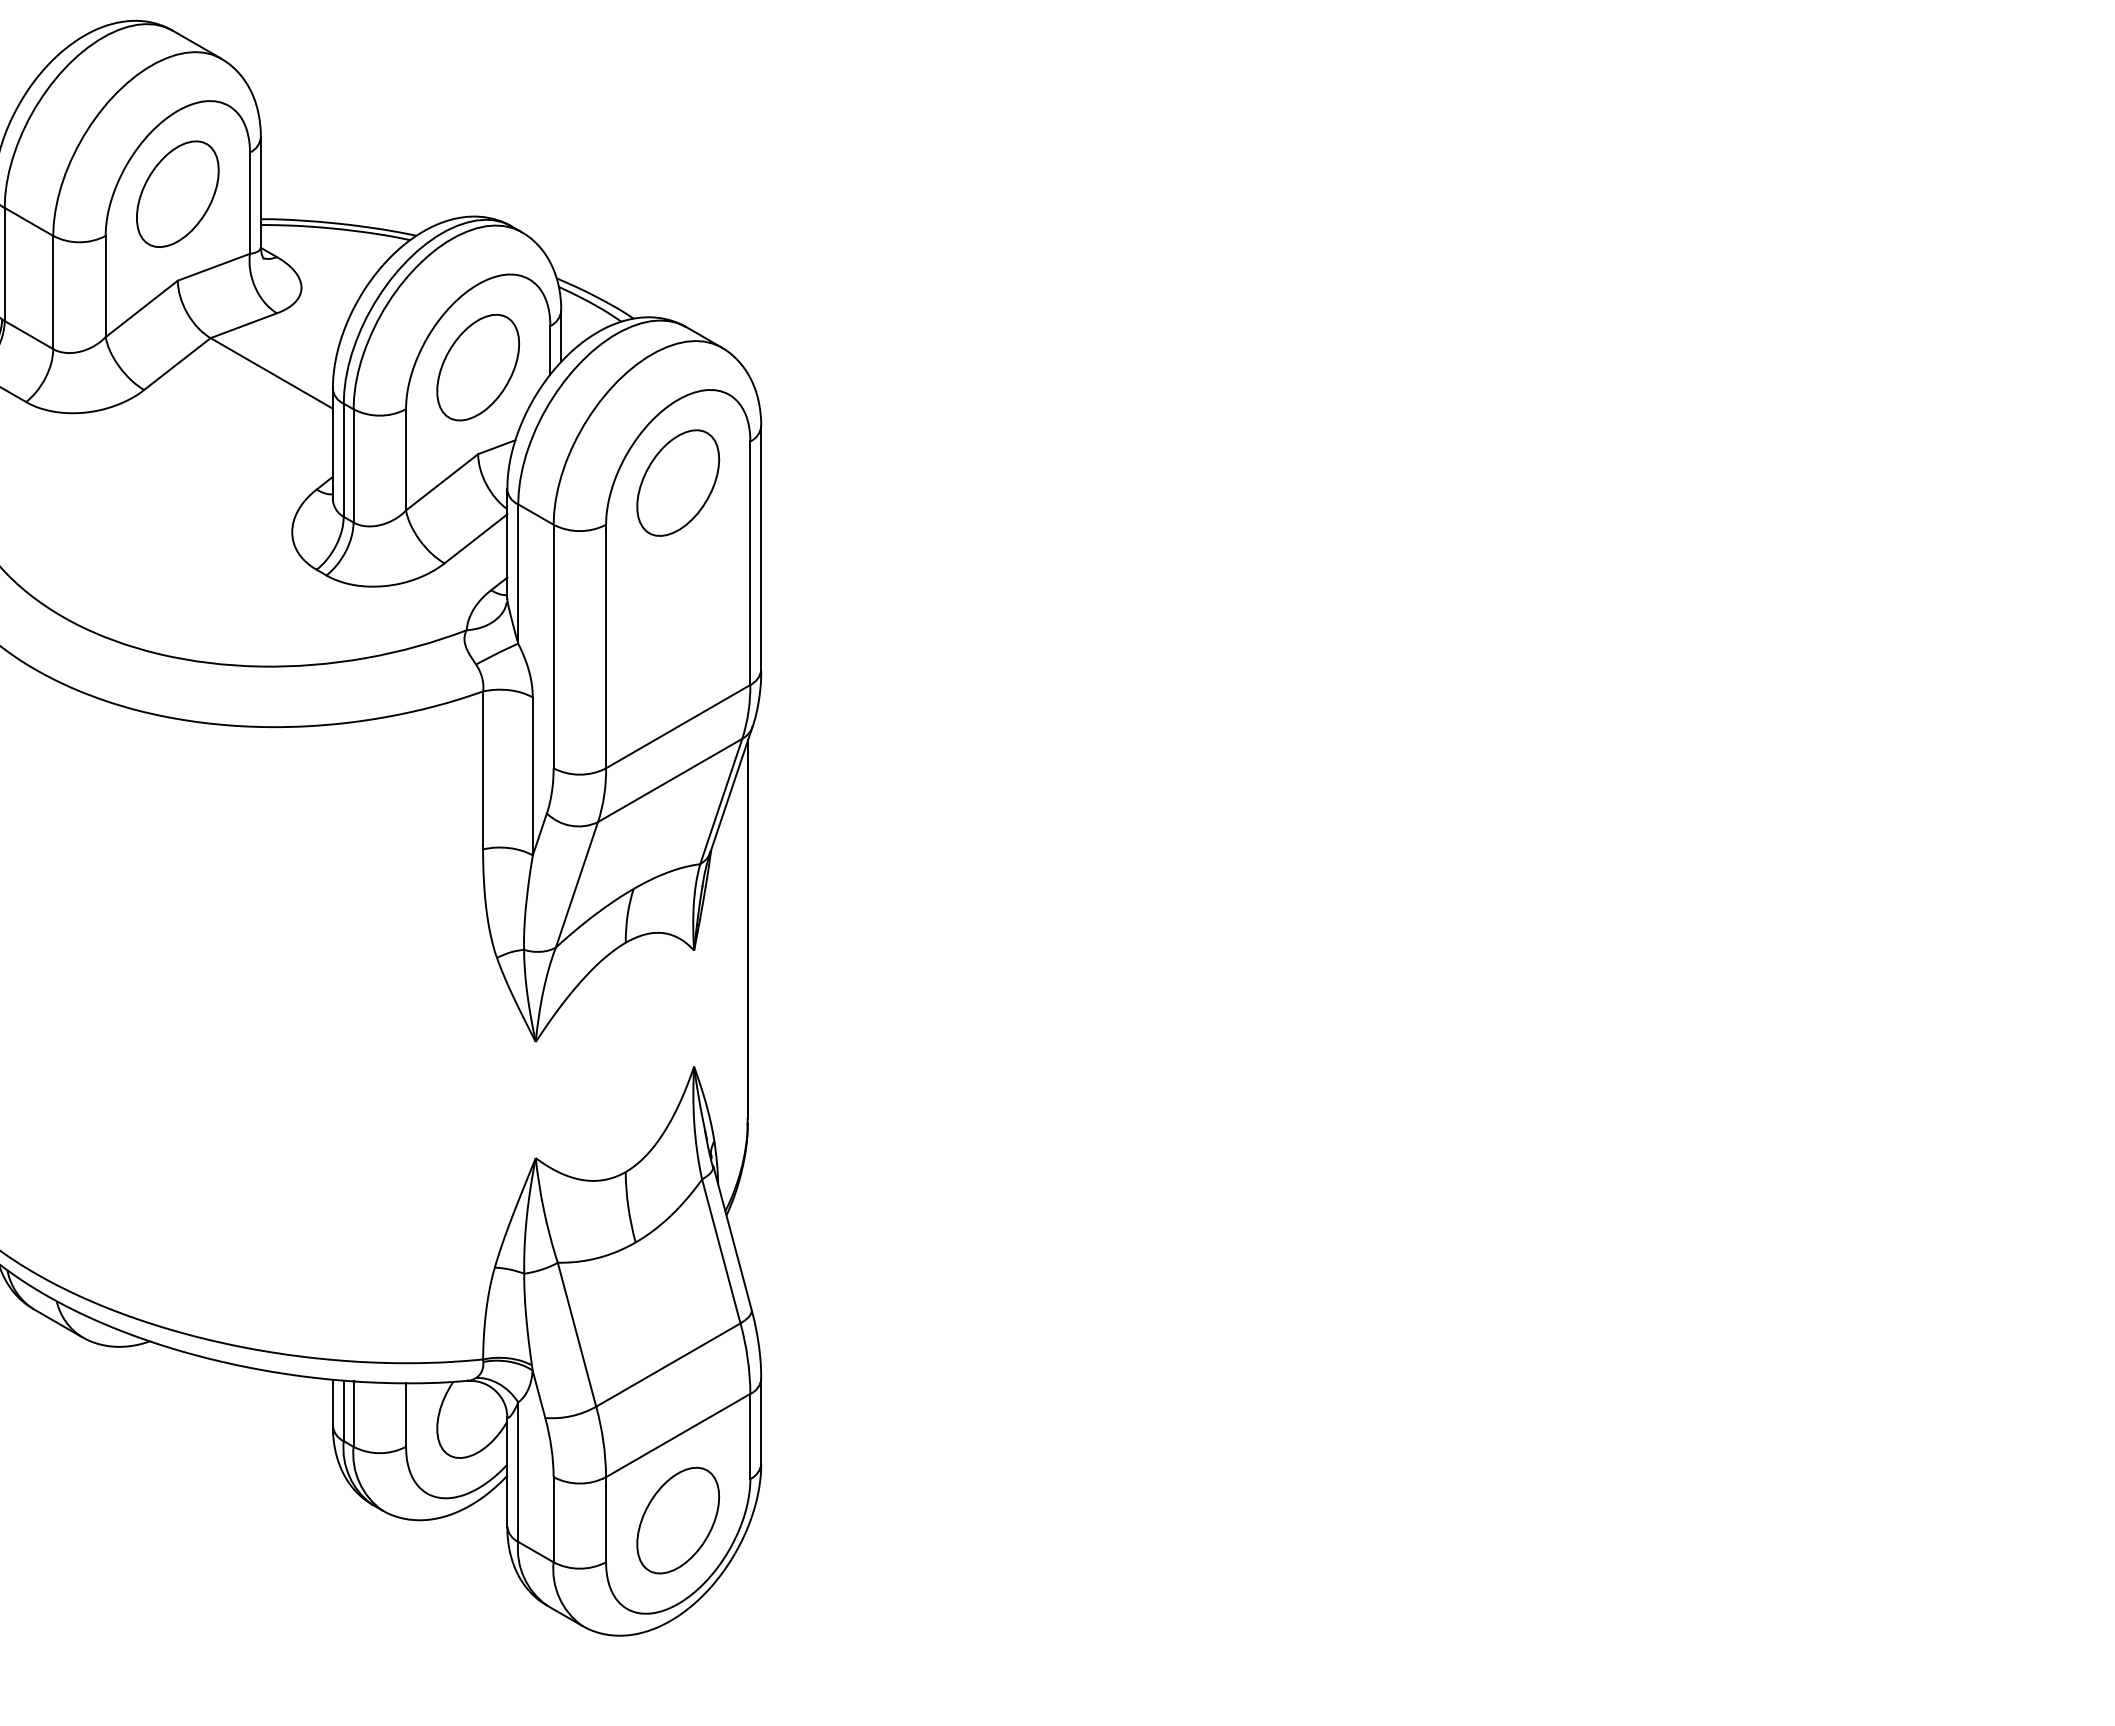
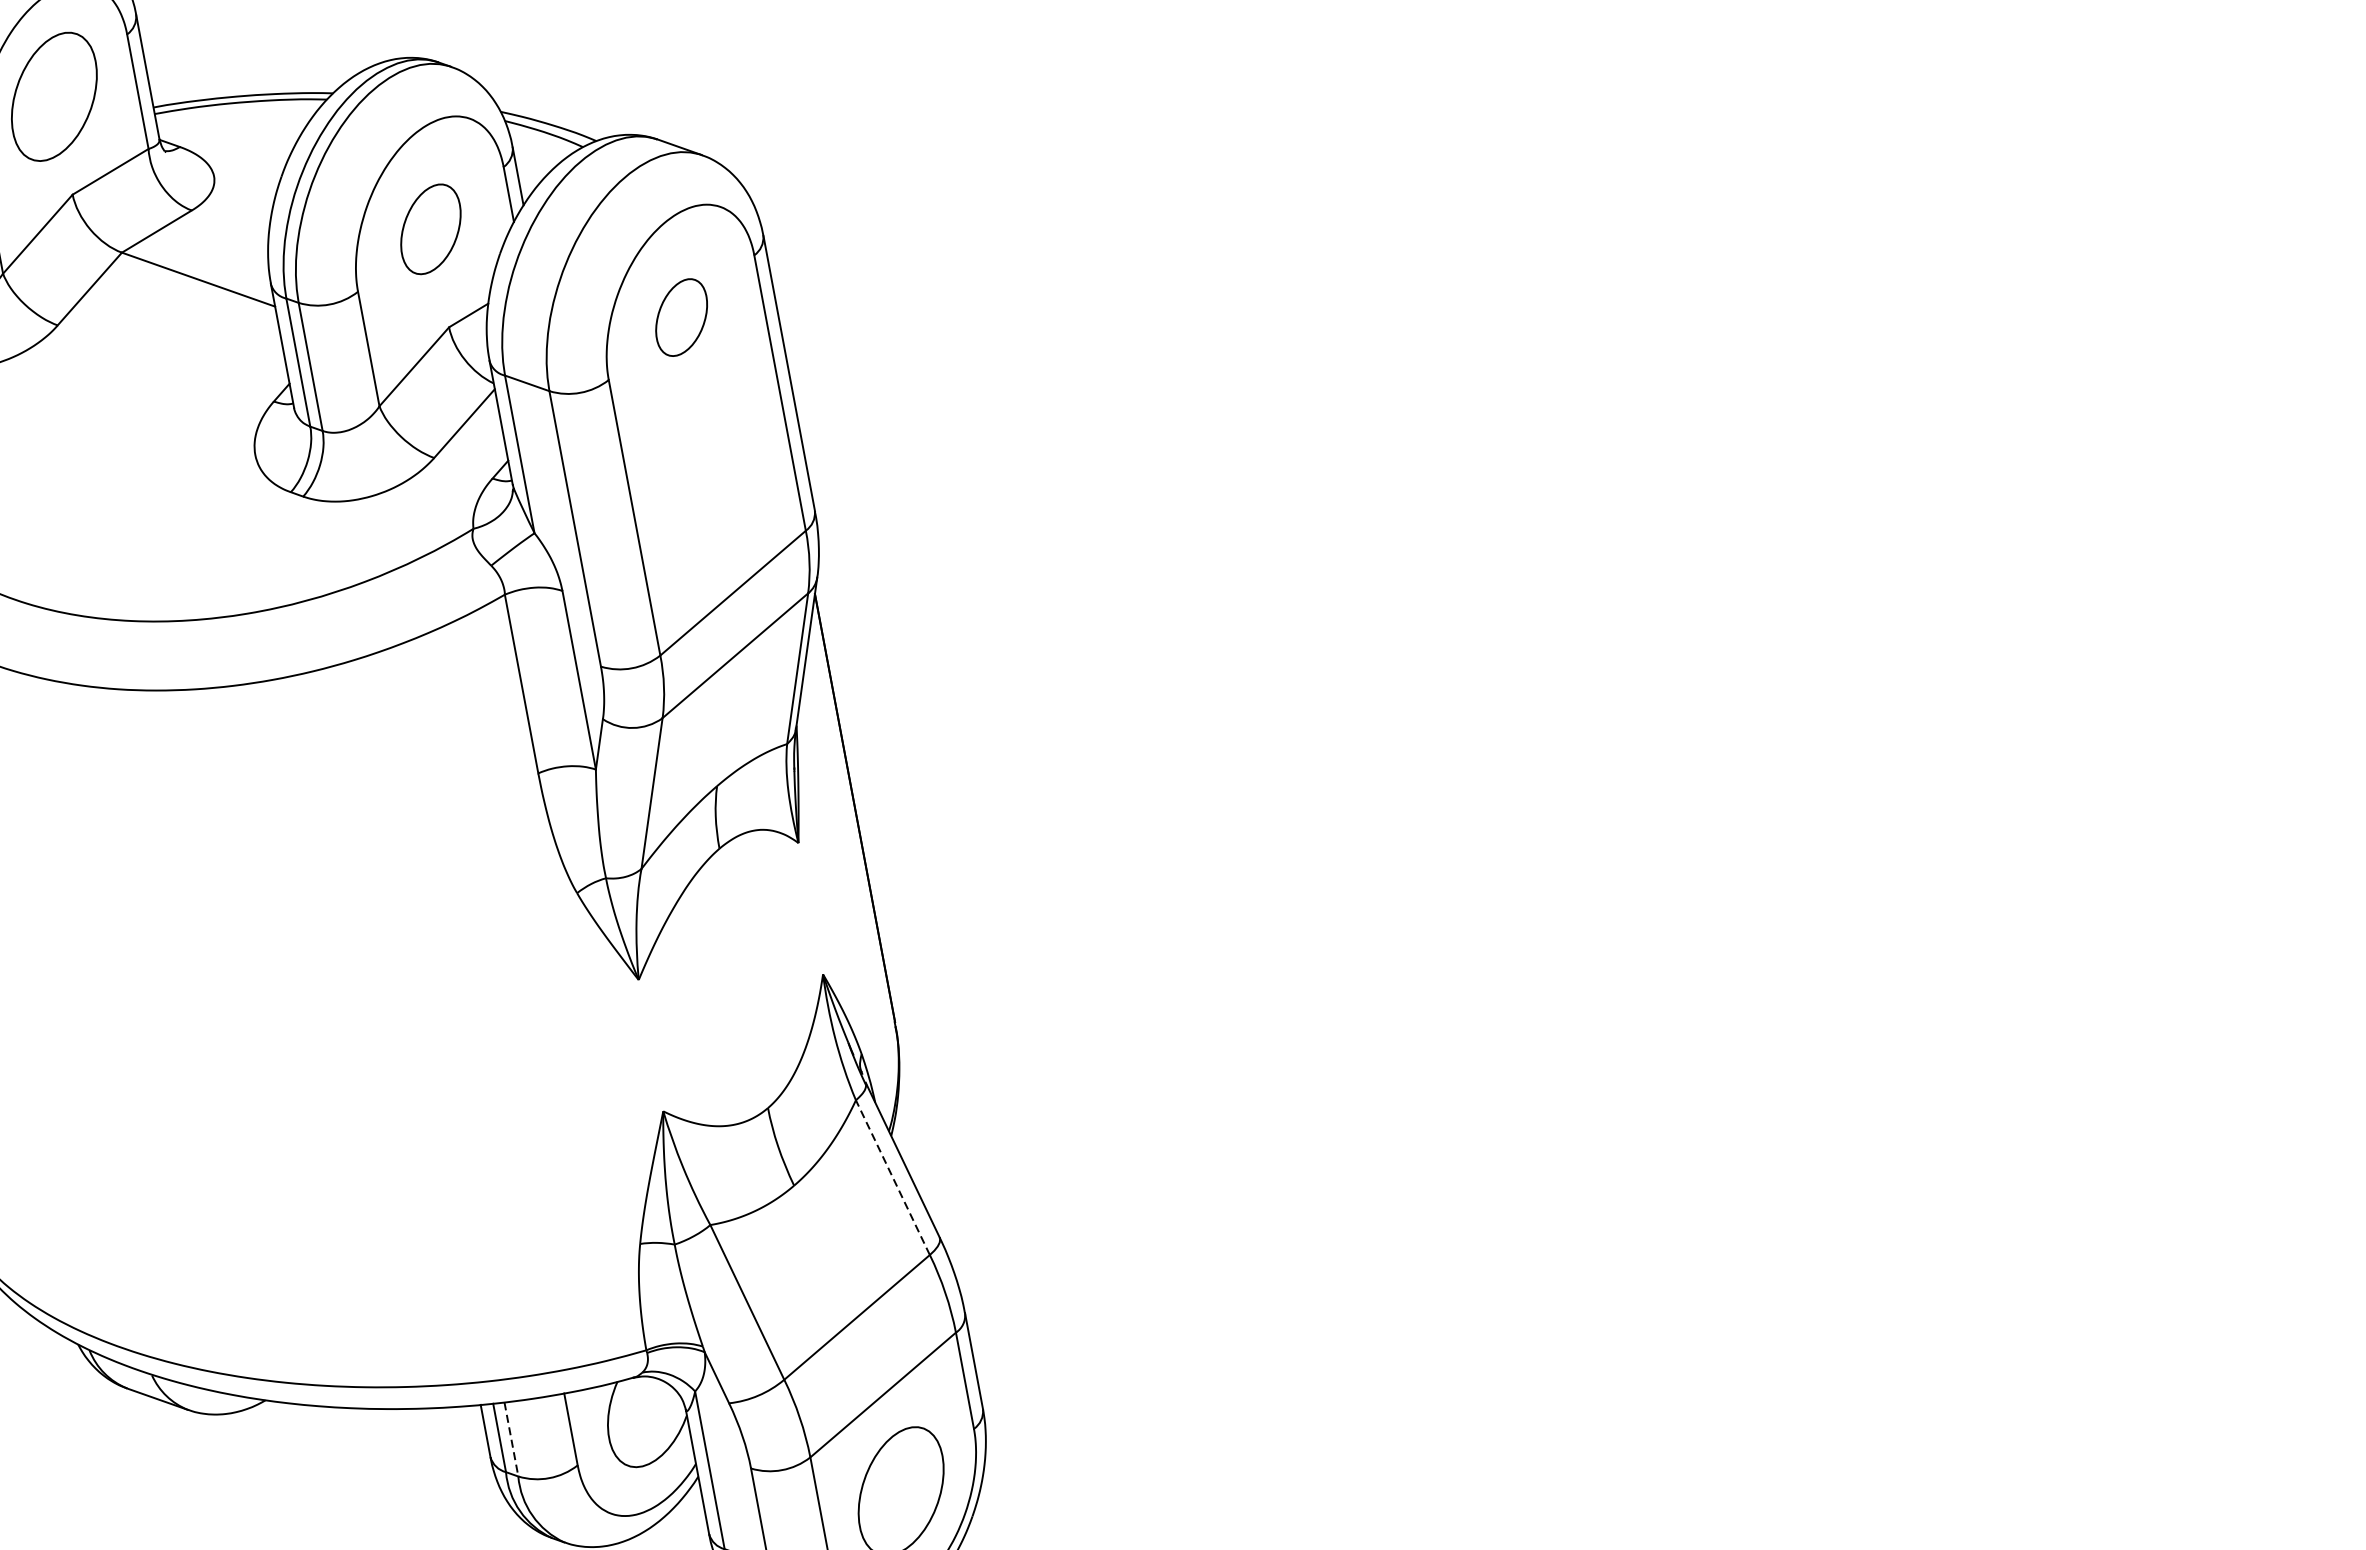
part: (478, 367) -> (431, 229), size x0.7
part: (678, 482) -> (681, 316), size x0.6
line: (721, 1251) -> (893, 1177), solid -> dashed
line: (353, 1414) -> (511, 1439), solid -> dashed

